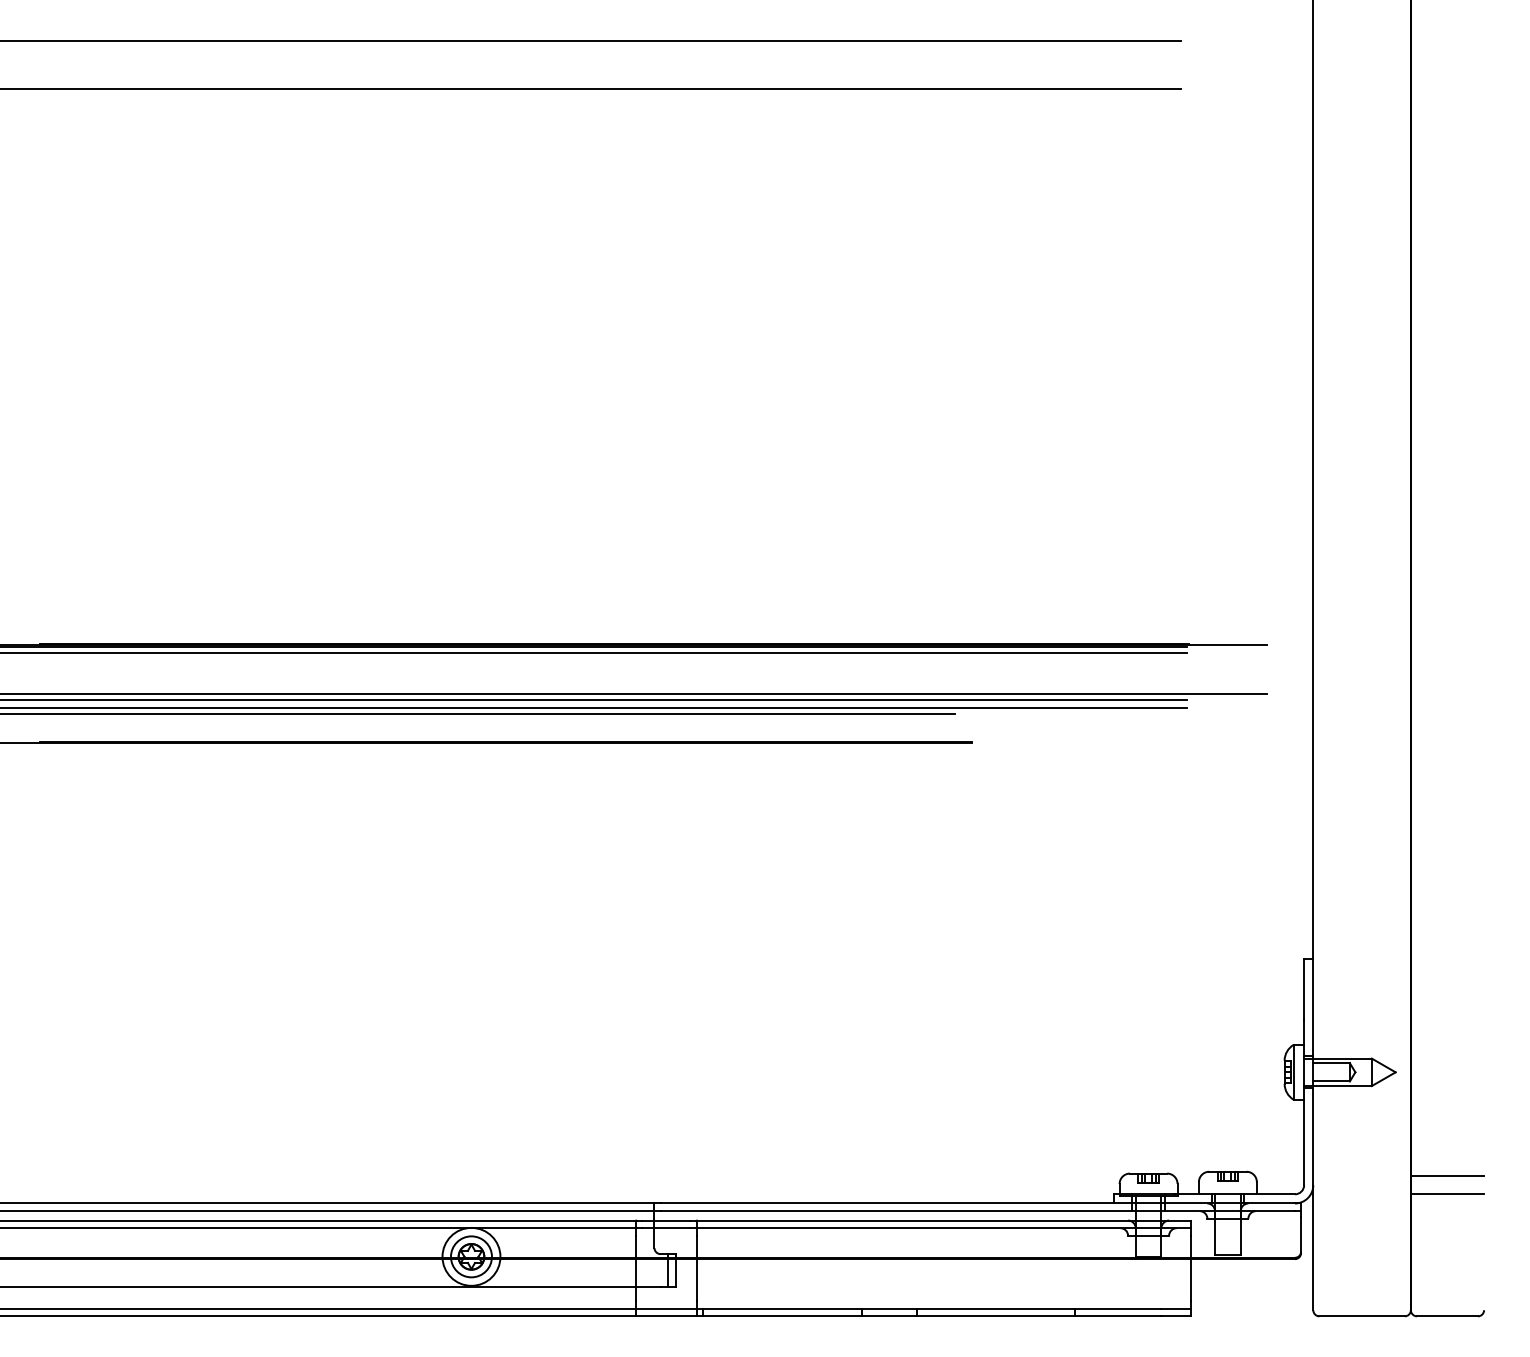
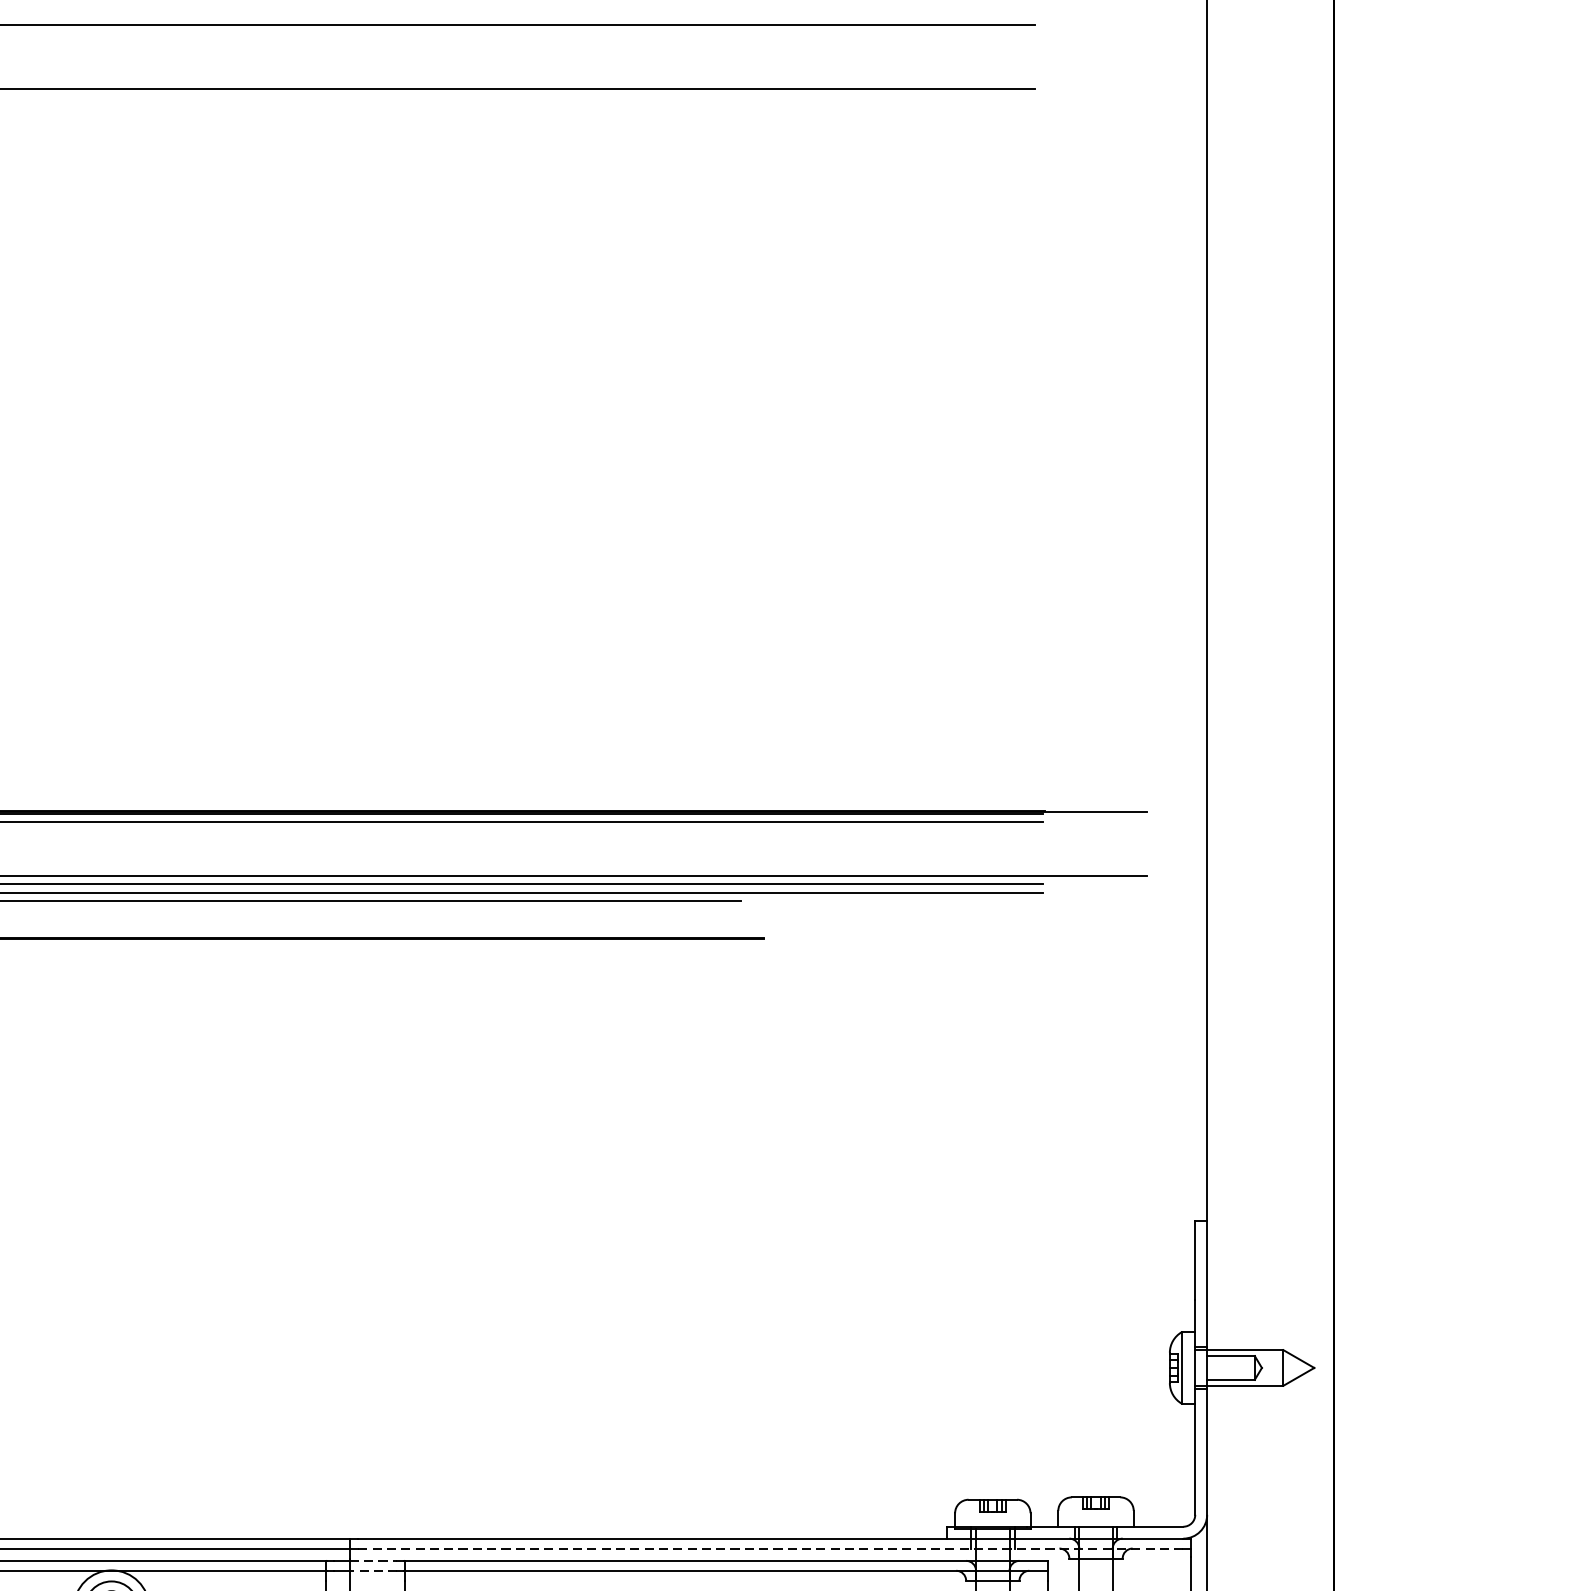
line: (1447, 1176) -> (1381, 1503), removed
line: (1447, 1194) -> (1381, 1526), removed
line: (977, 1211) -> (770, 1549), solid -> dashed
line: (673, 1220) -> (374, 1560), solid -> dashed
line: (672, 1228) -> (373, 1571), solid -> dashed

